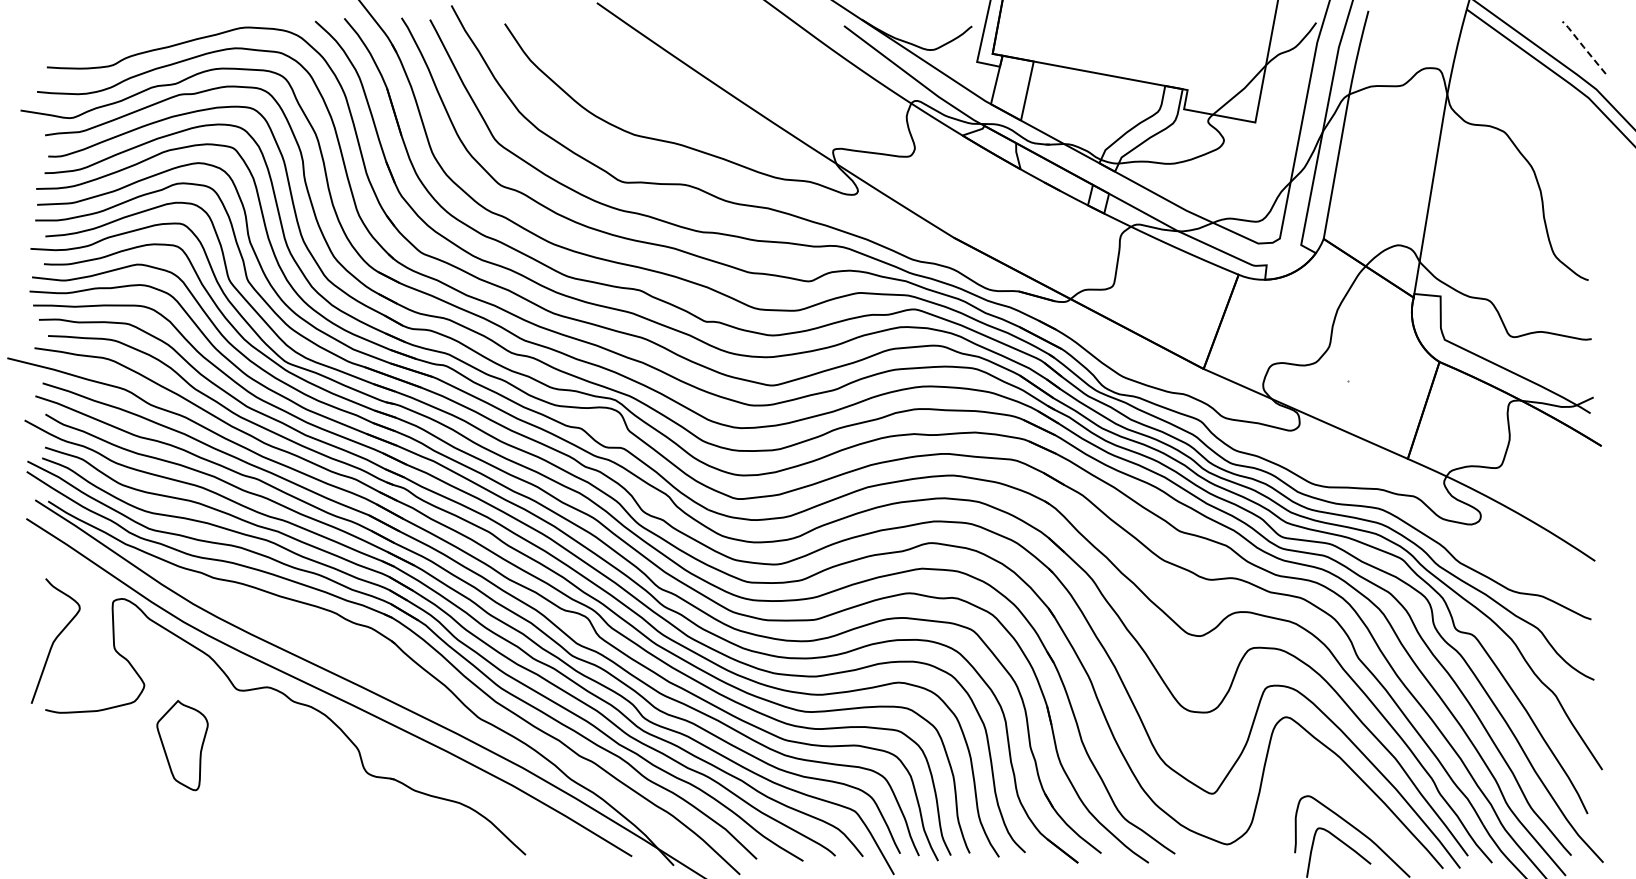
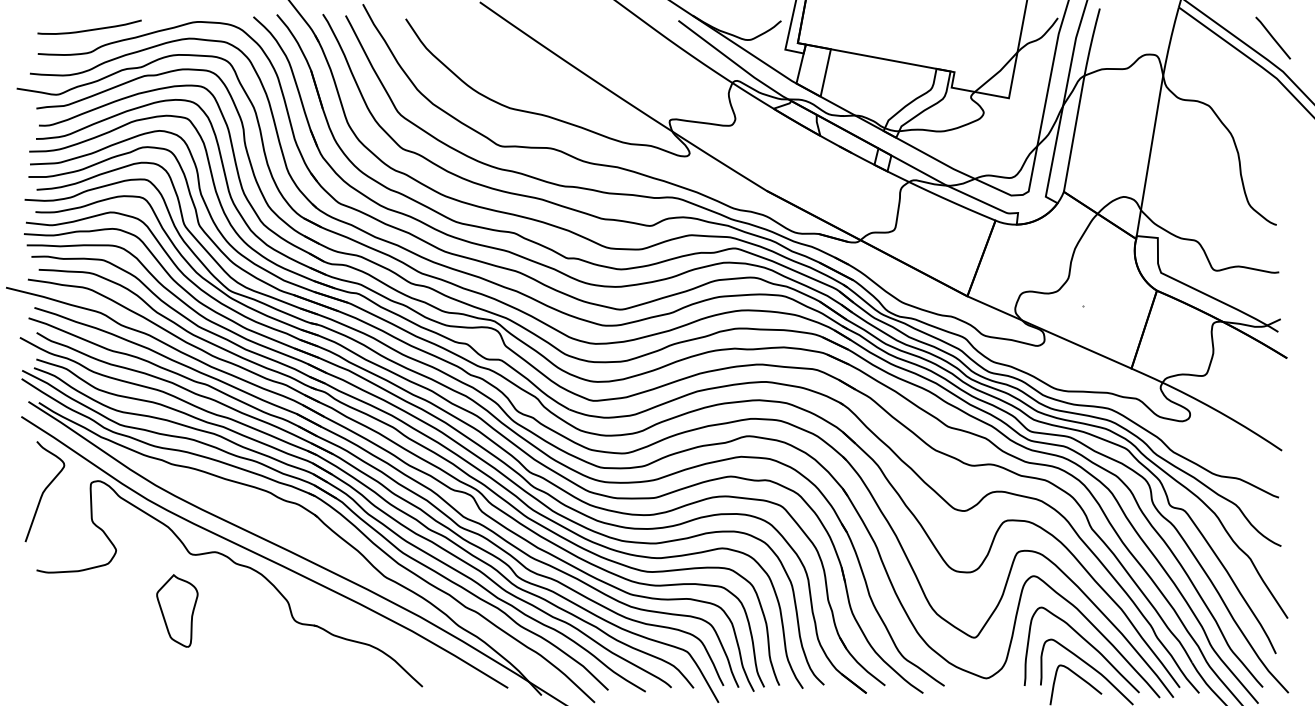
curve: (112, 36) -> (90, 29), added
line: (1583, 47) -> (1272, 37), dashed -> solid
curve: (55, 640) -> (44, 491), moved
part: (182, 745) -> (177, 610), moved
curve: (1353, 800) -> (1087, 643), added

